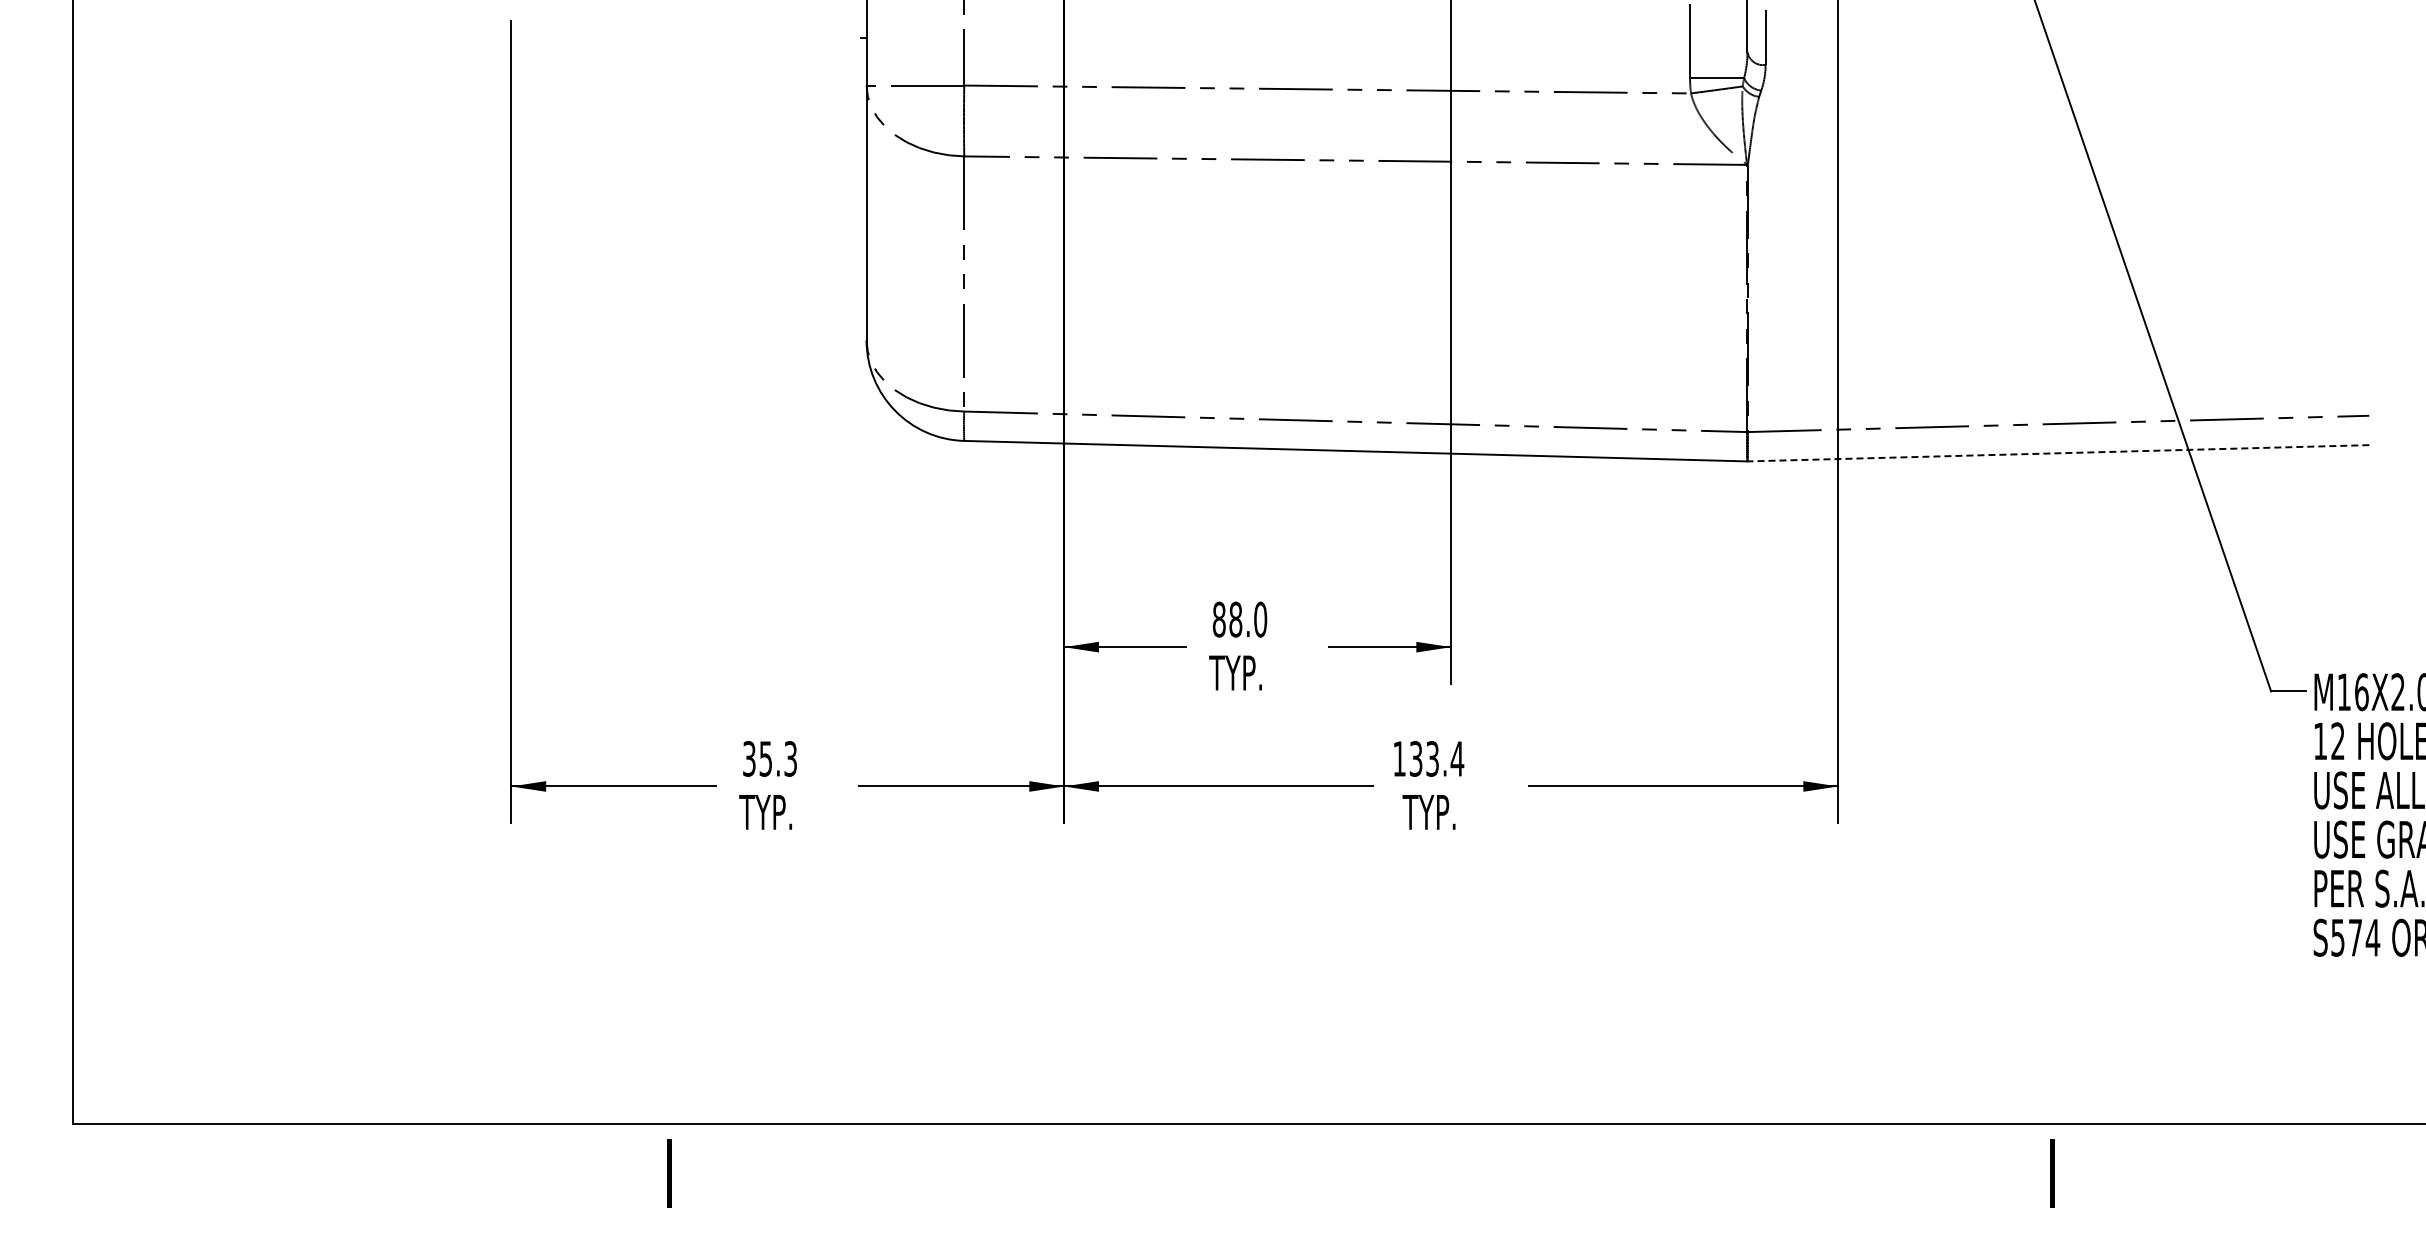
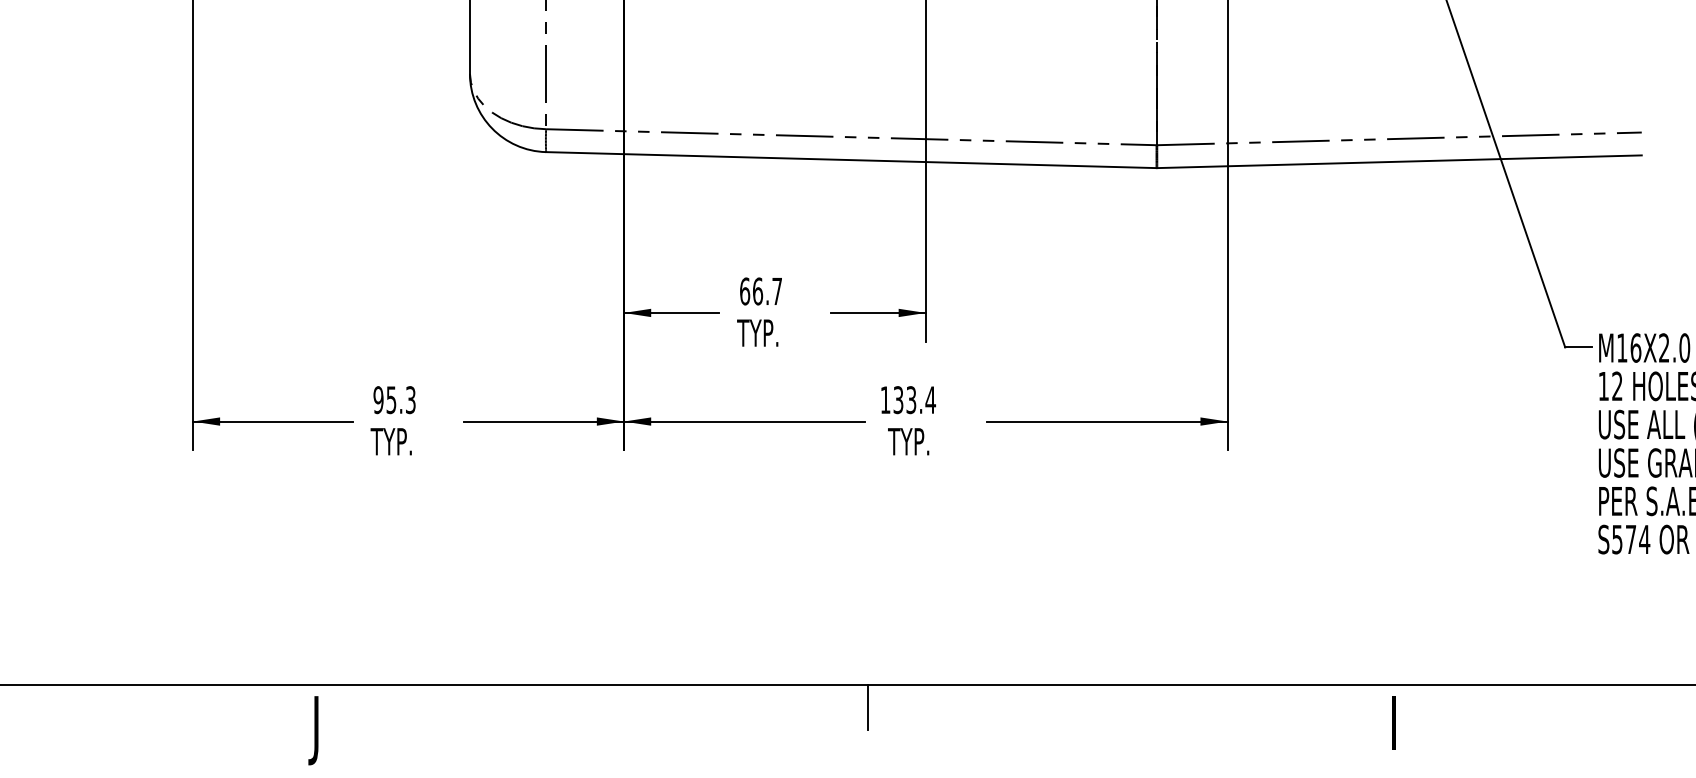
line: (2058, 453) -> (1399, 161), dashed -> solid
text: (1239, 619) -> (760, 291), 88.0 -> 66.7
text: (748, 758) -> (377, 399), 35.3 -> 95.3
line: (1376, 1152) -> (867, 707), added
text: (665, 1182) -> (313, 730), I -> J

